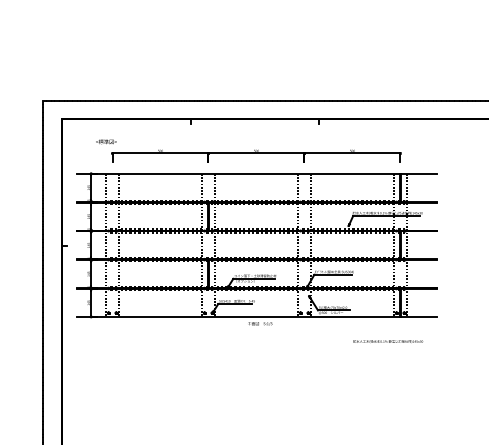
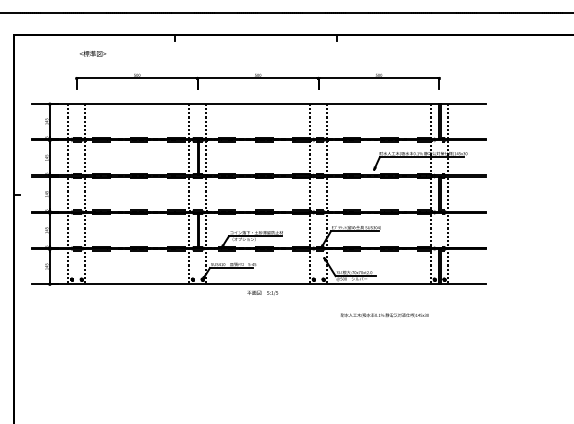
text: (106, 141) -> (93, 53), moved
text: (388, 341) -> (385, 315), moved

